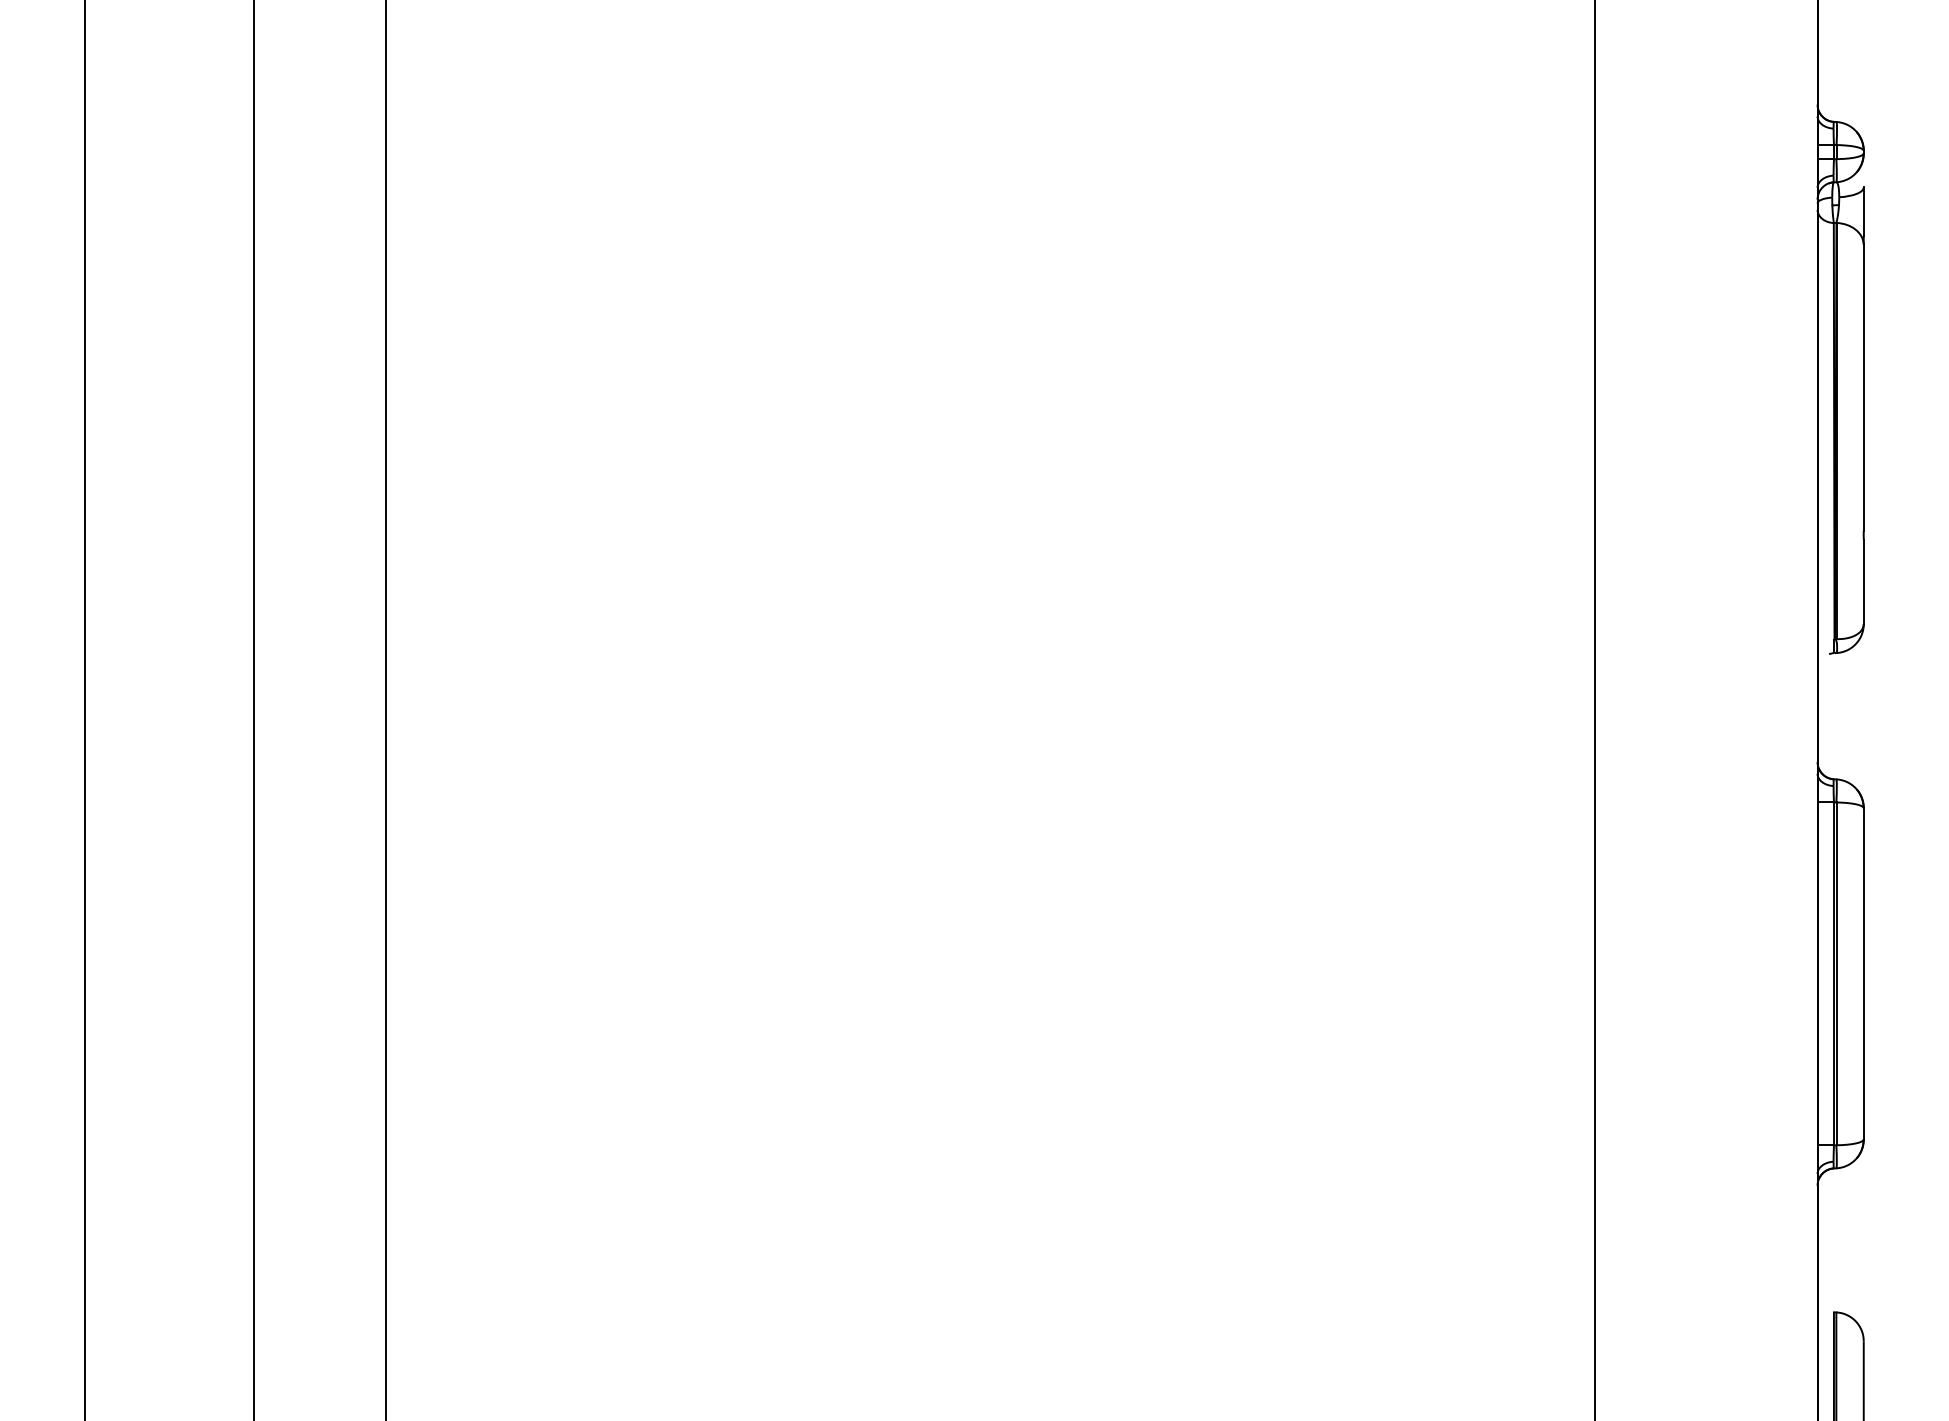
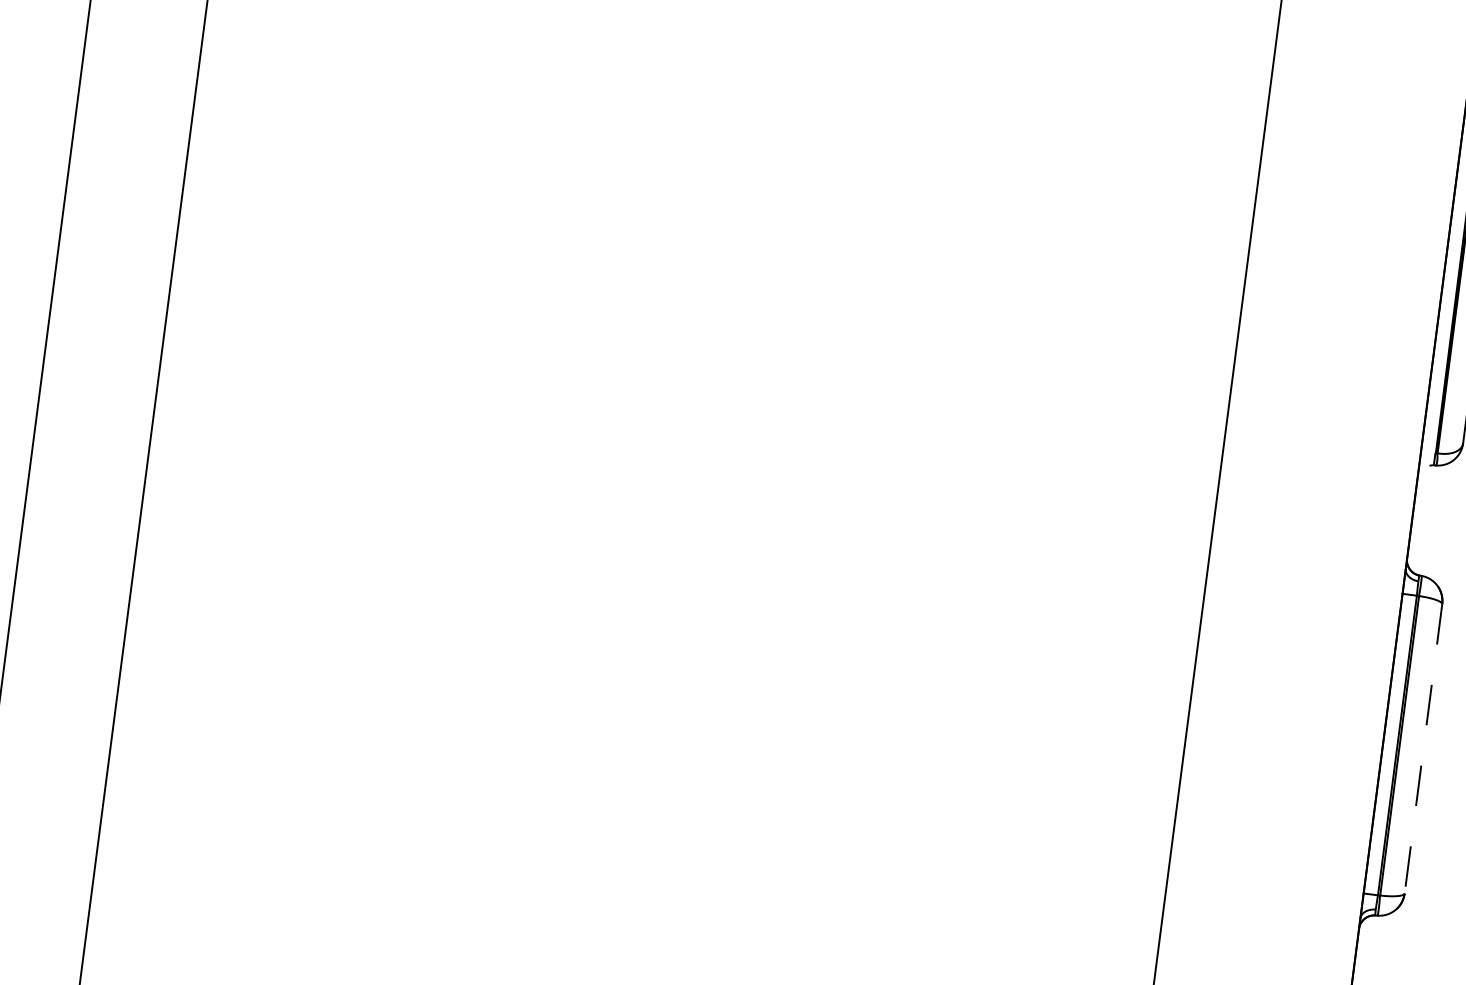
line: (1863, 973) -> (1423, 748), solid -> dashed

